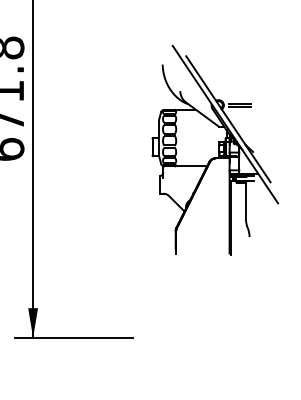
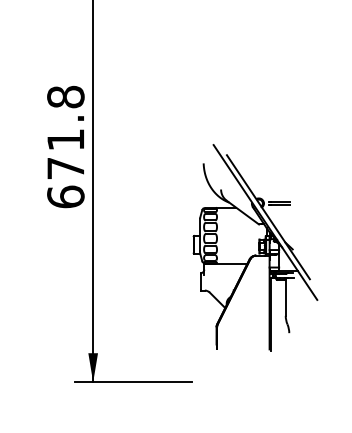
part: (215, 150) -> (255, 247), moved

